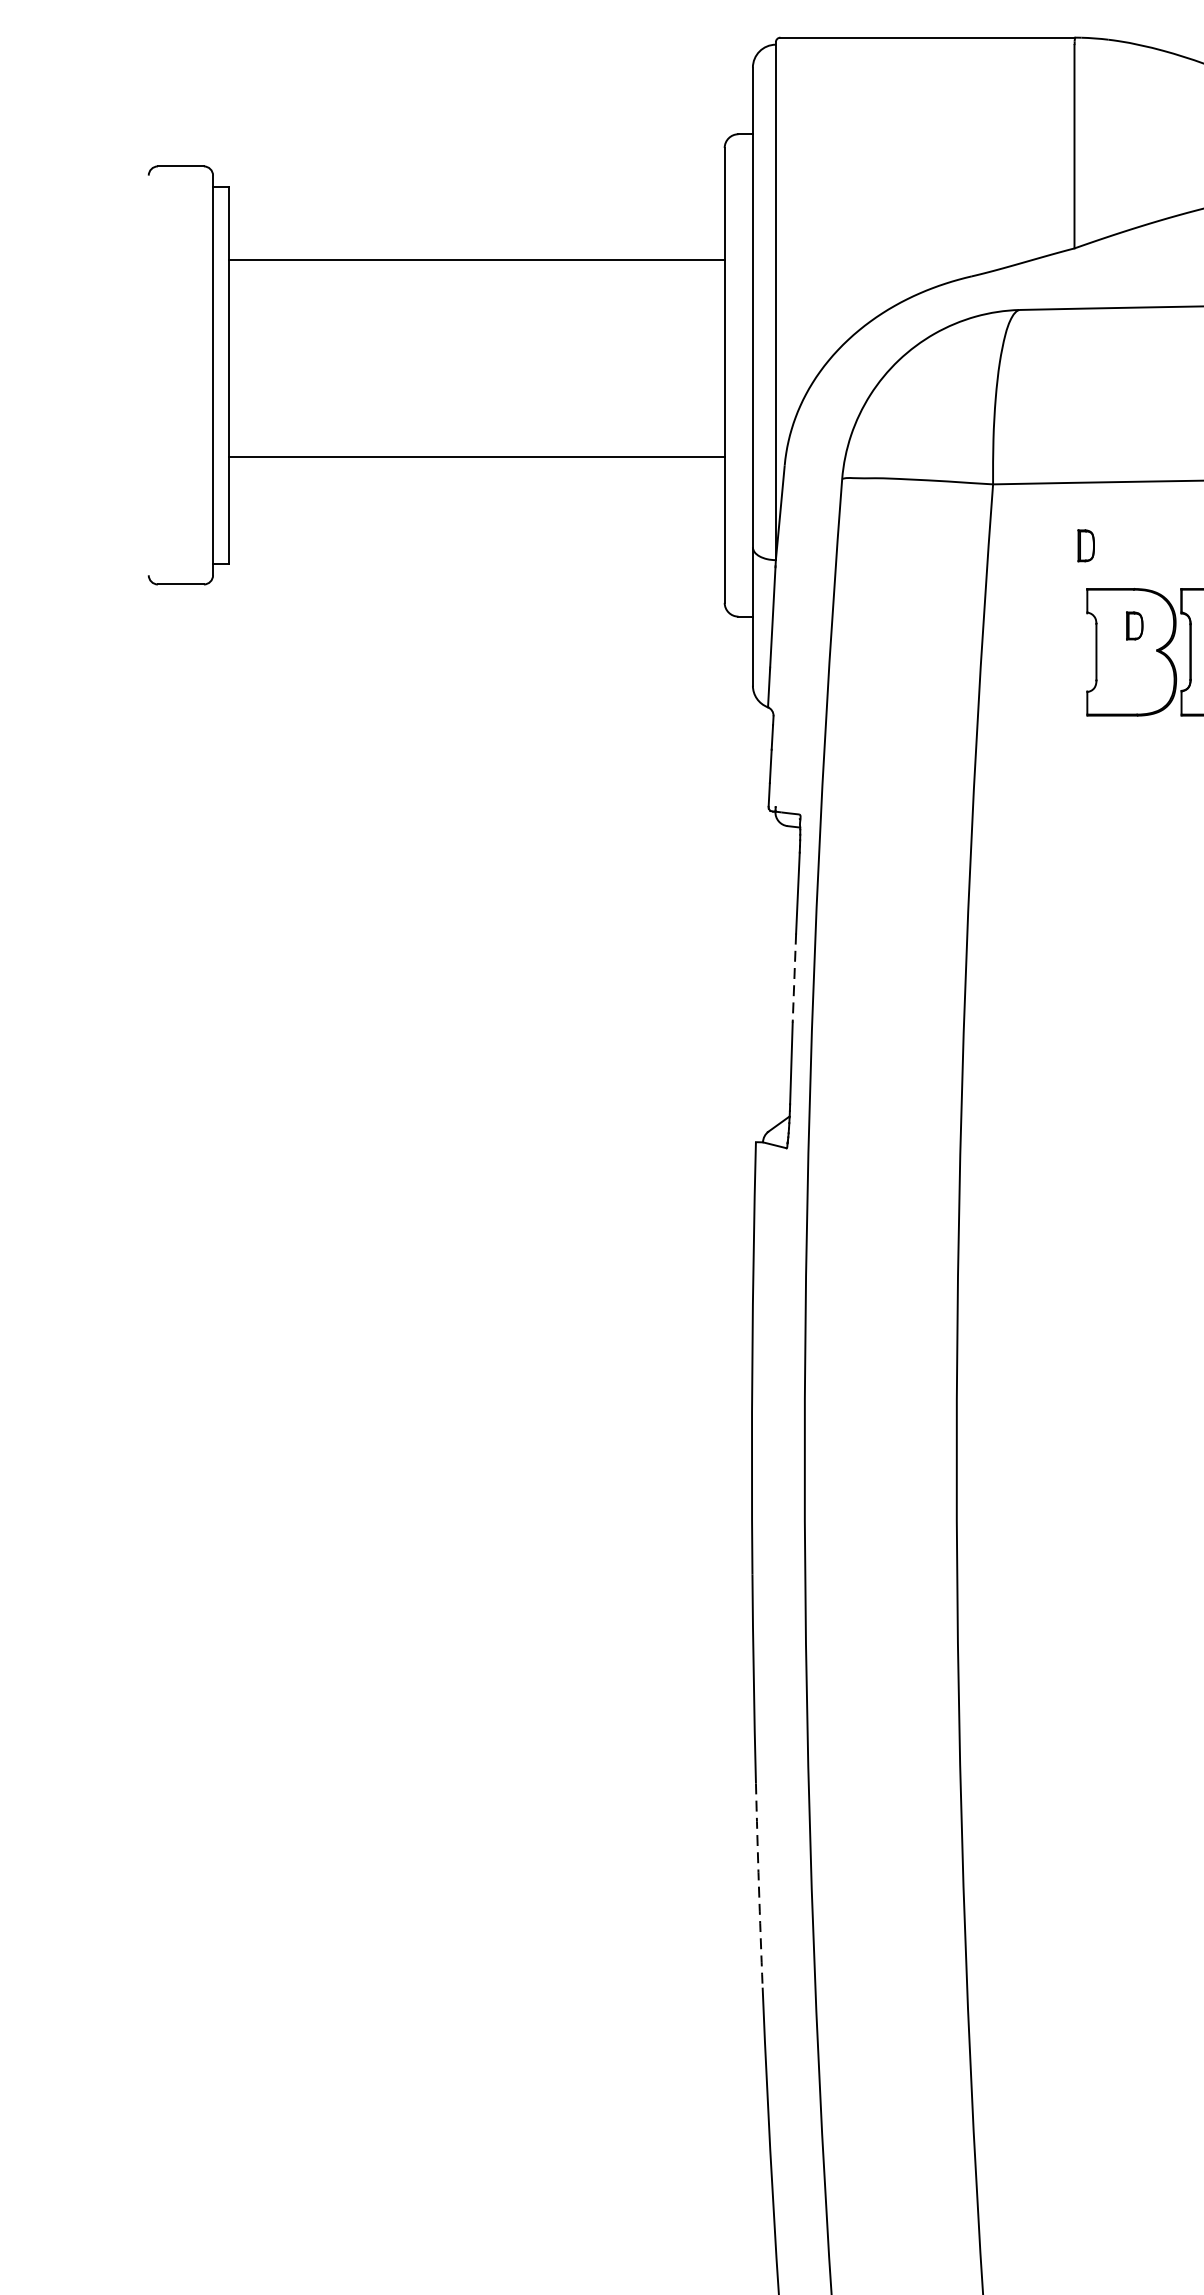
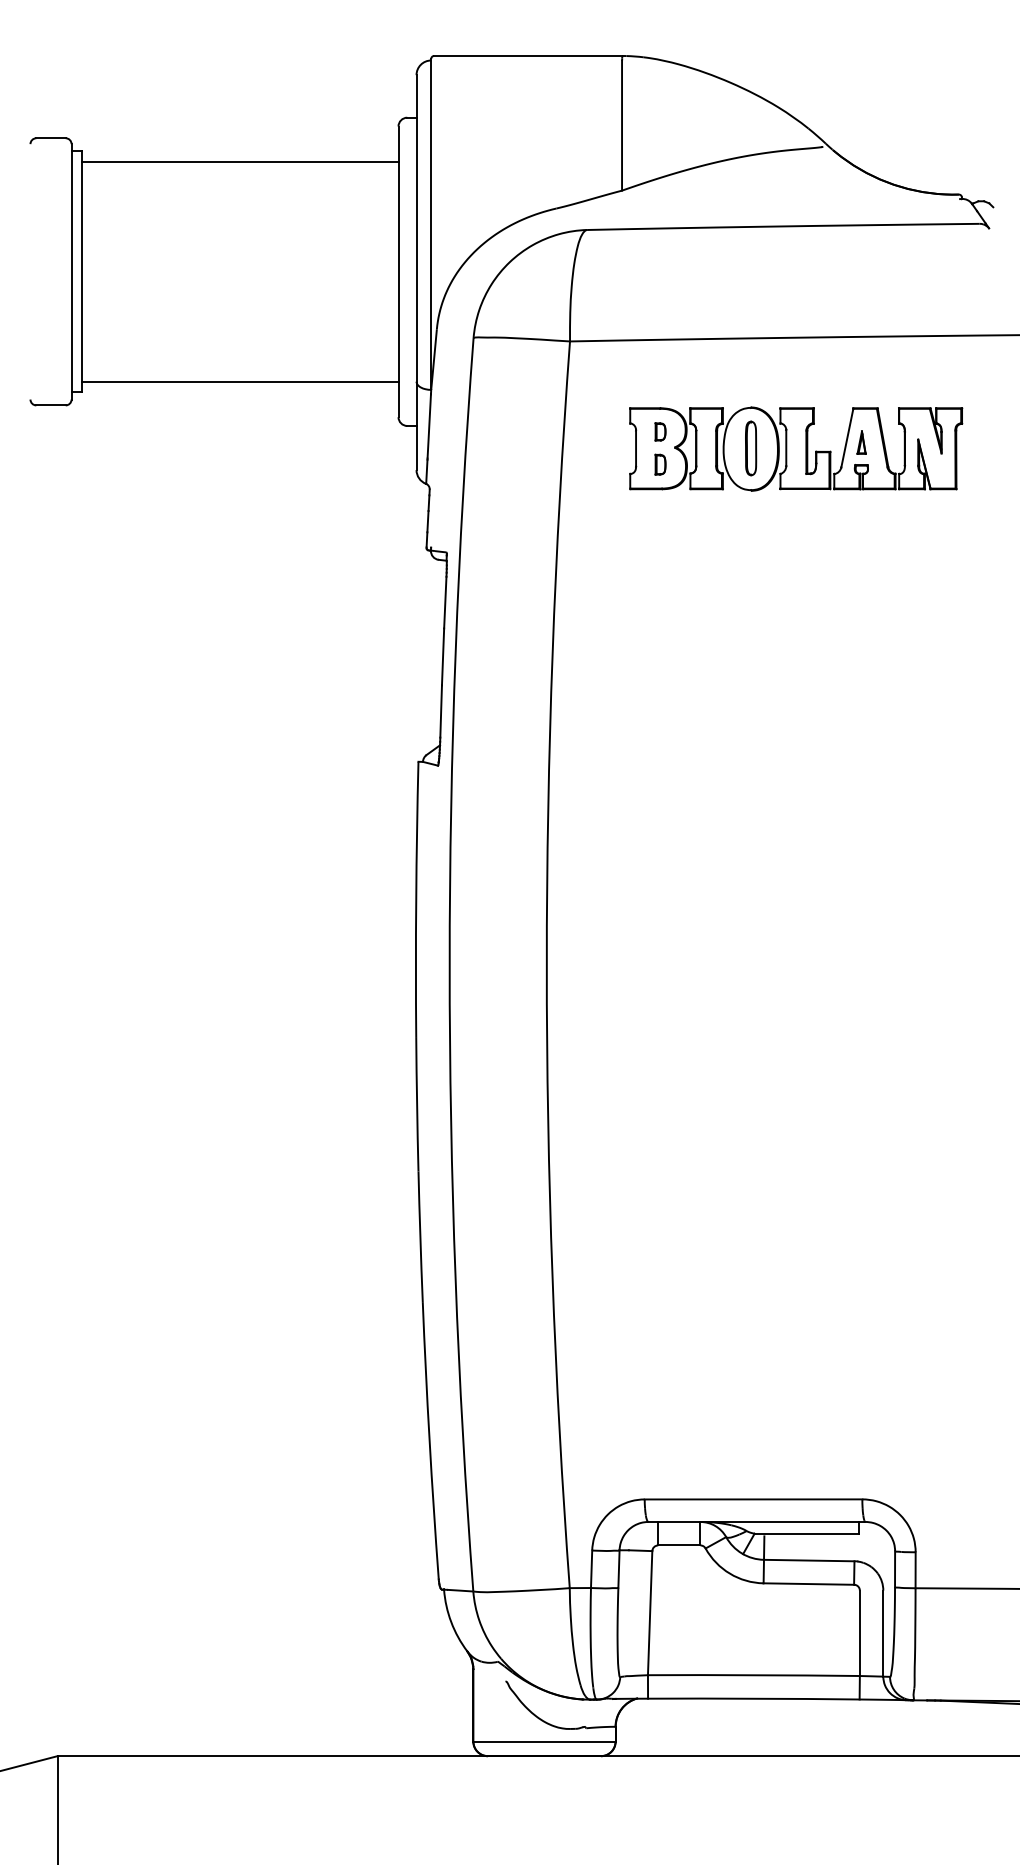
line: (475, 259) -> (239, 161), moved
line: (475, 456) -> (239, 381), moved
part: (1086, 545) -> (660, 464), moved
line: (795, 978) -> (443, 657), dashed -> solid
arc: (759, 1885) -> (420, 1236), dashed -> solid

